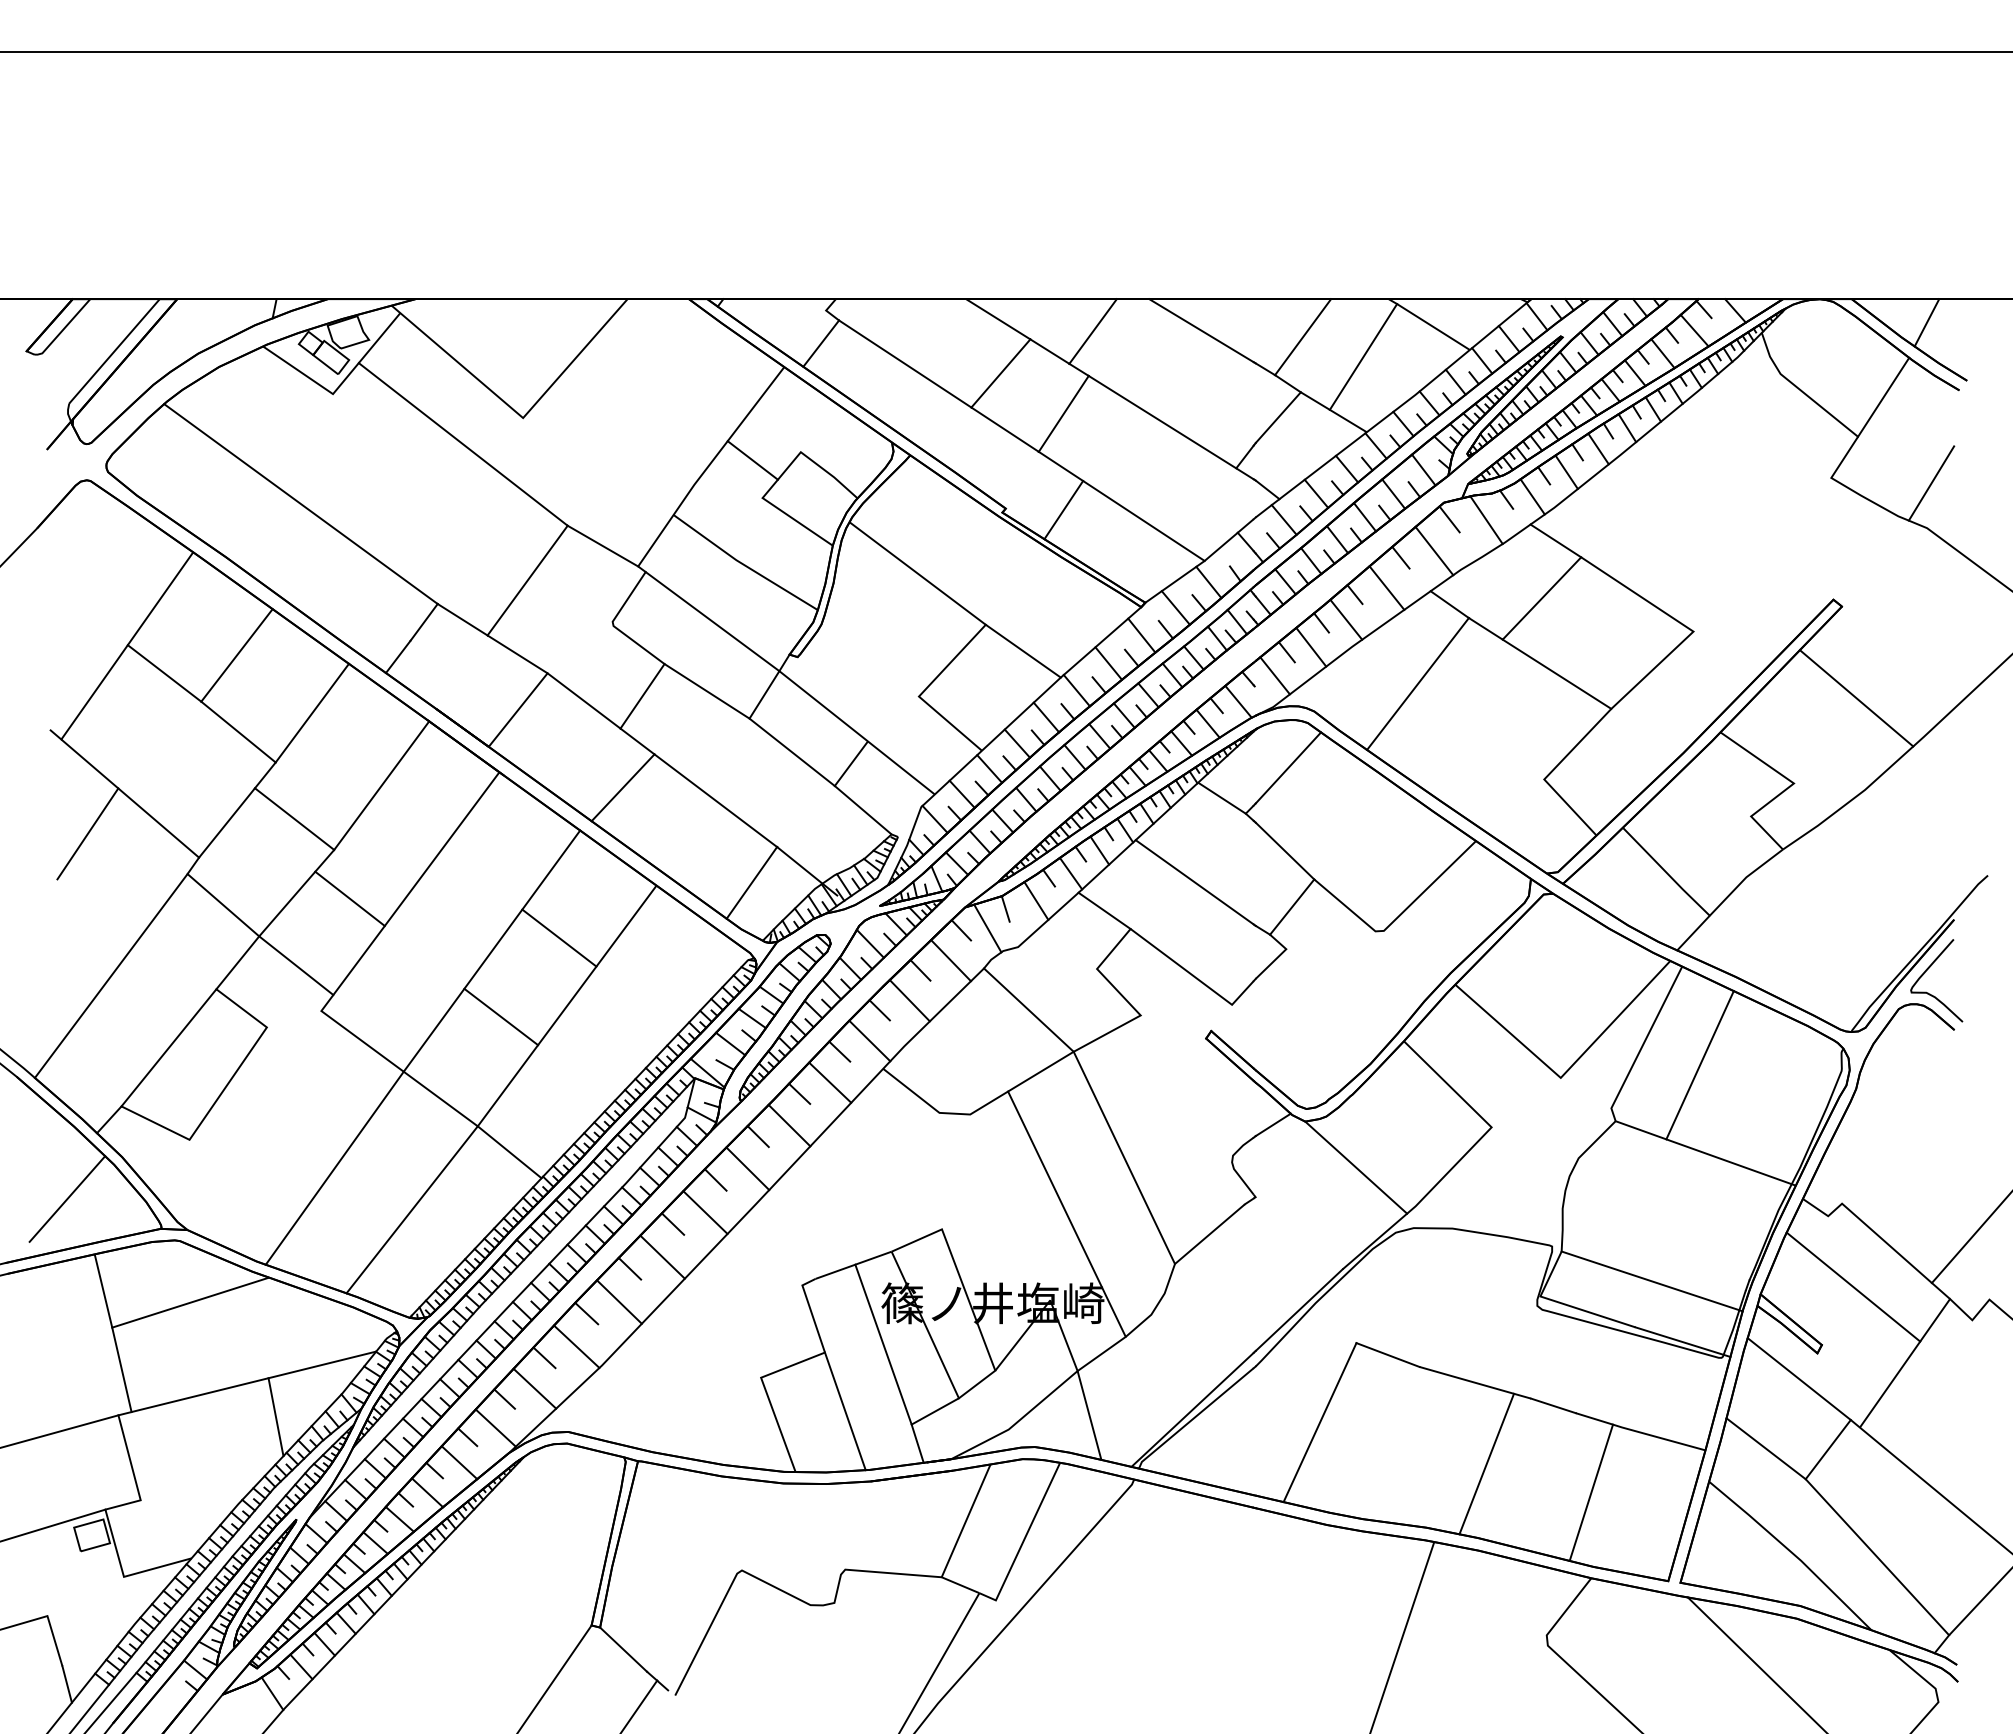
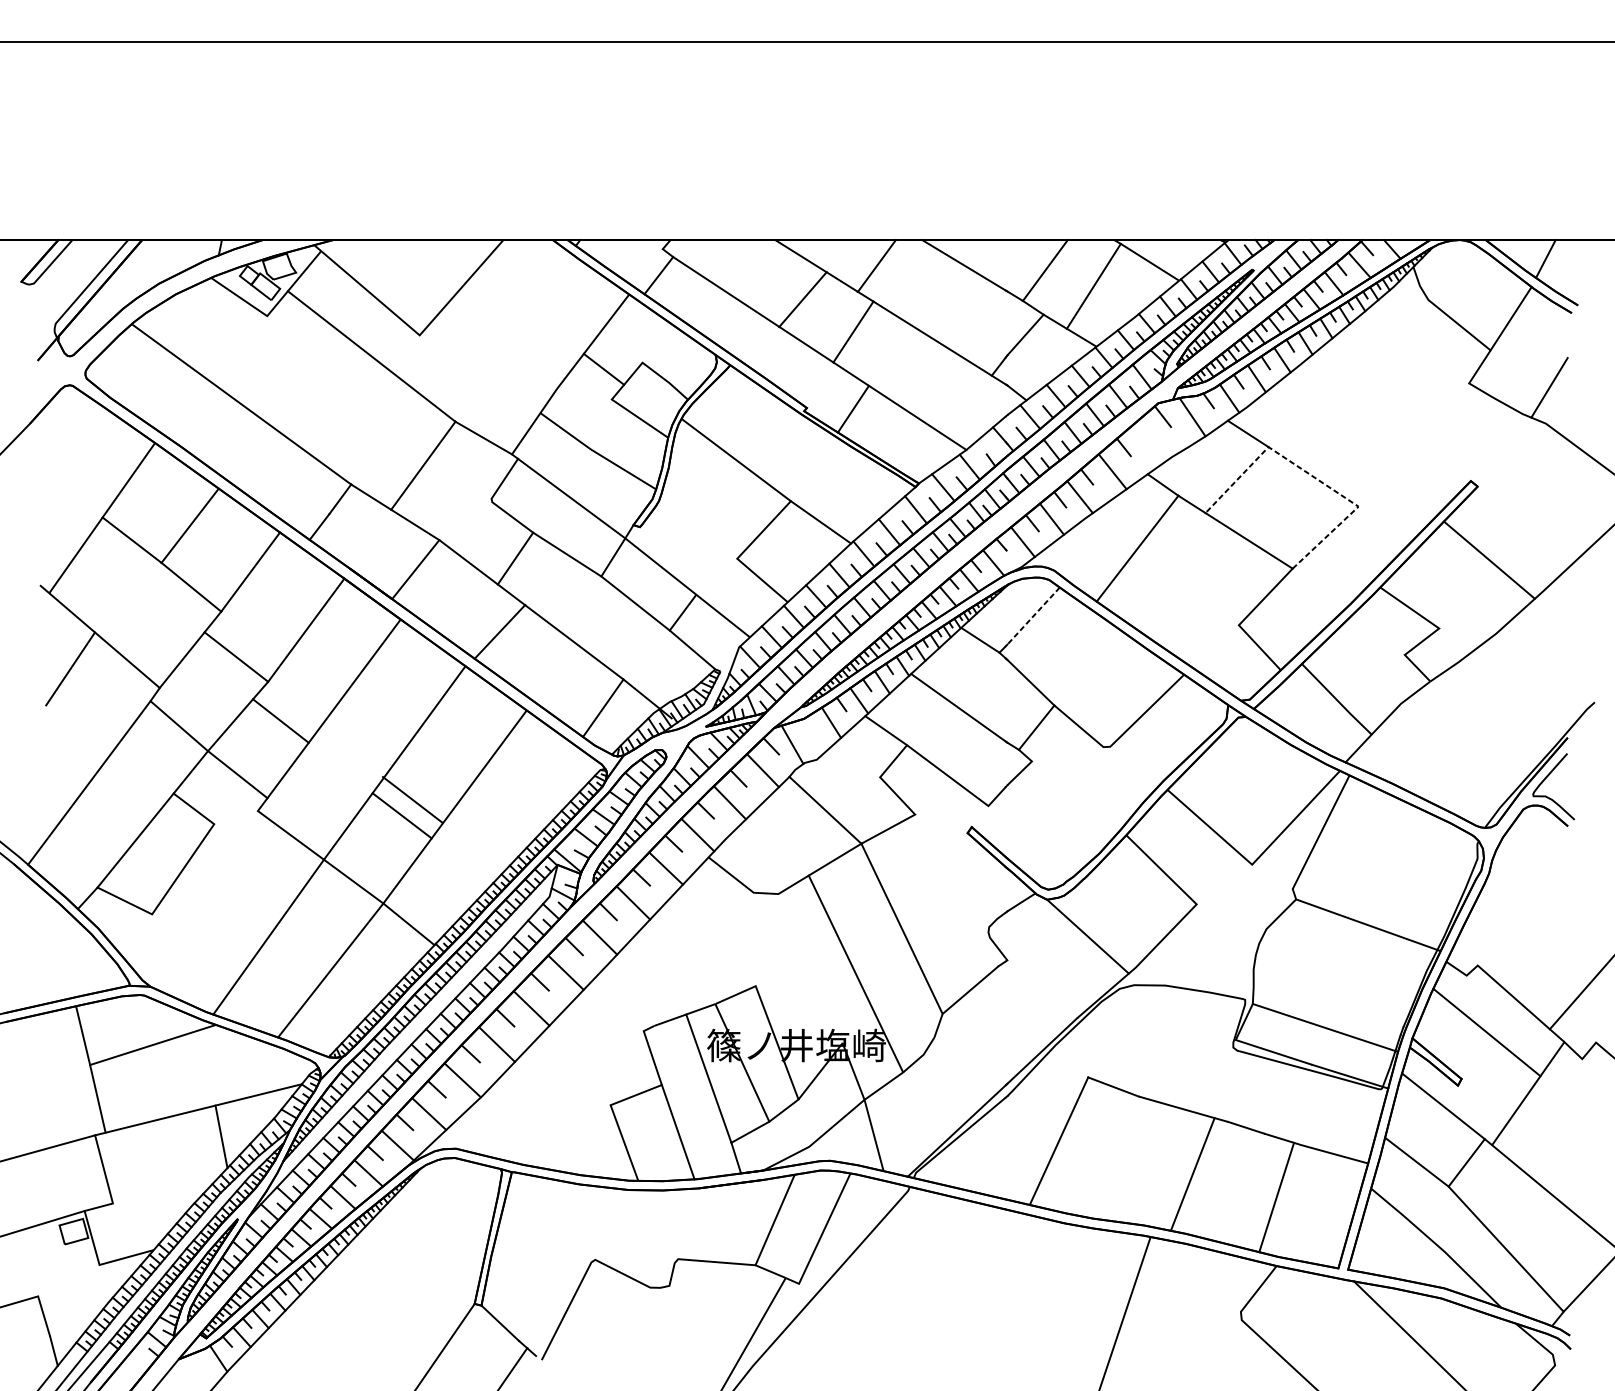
line: (1434, 550) -> (1150, 441), removed
line: (1636, 594) -> (1312, 476), solid -> dashed
line: (1288, 768) -> (1033, 616), solid -> dashed
line: (1005, 908) -> (806, 728), removed
line: (559, 937) -> (412, 799), moved
line: (1699, 1065) -> (1363, 854), removed
line: (67, 1198) -> (54, 961), removed

